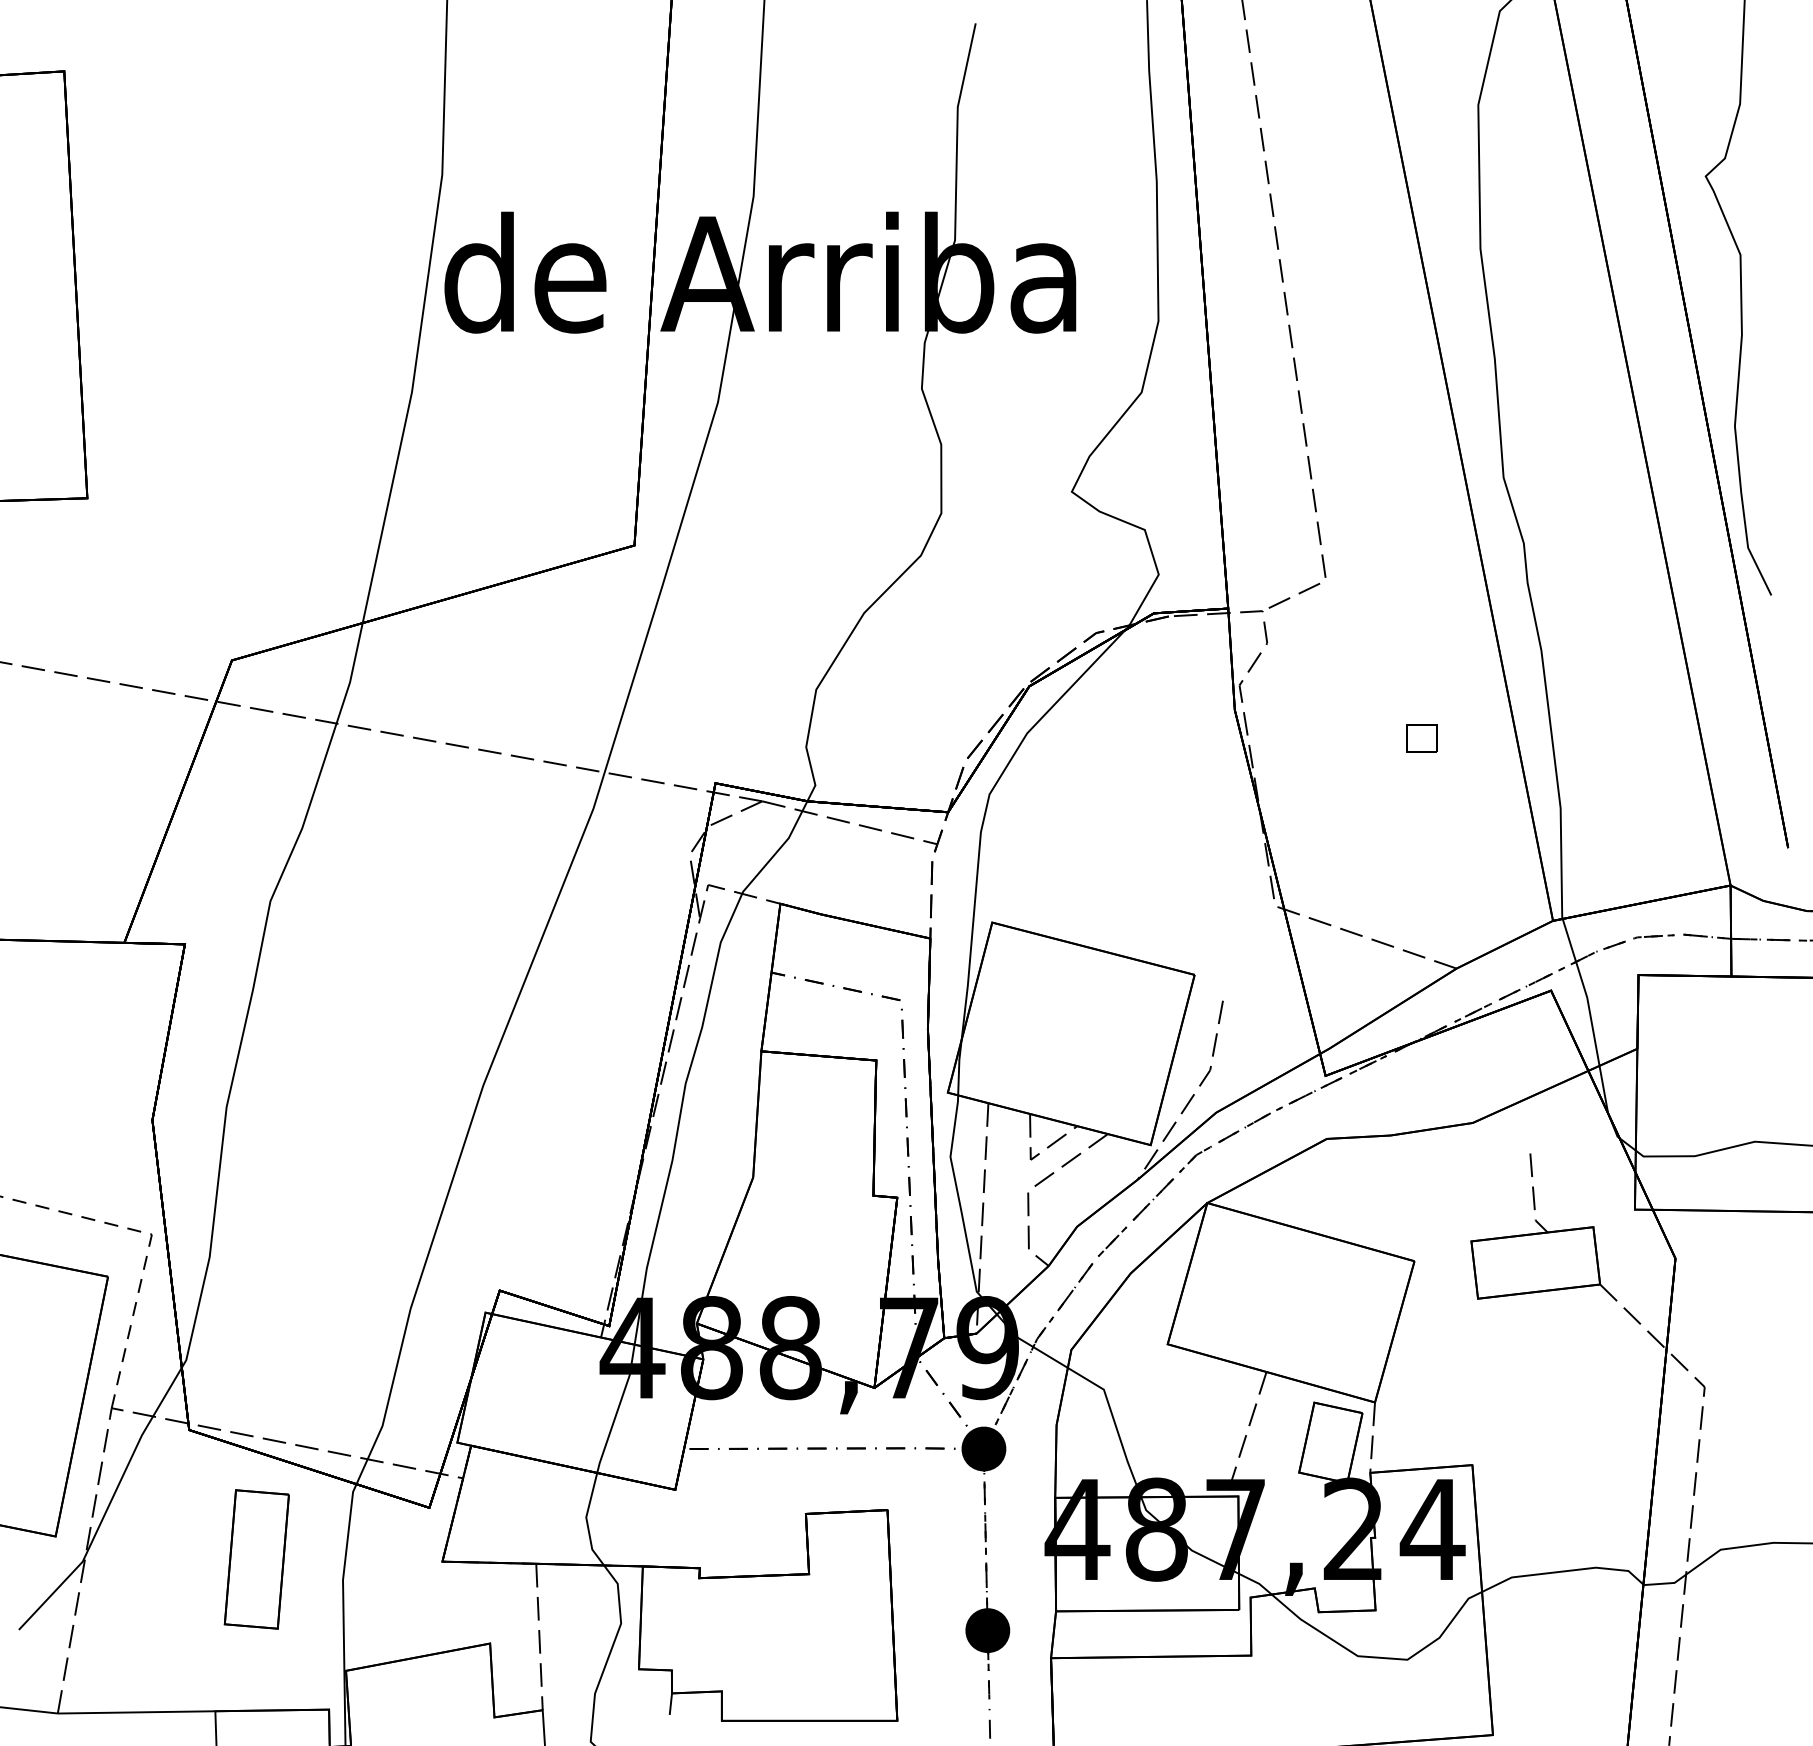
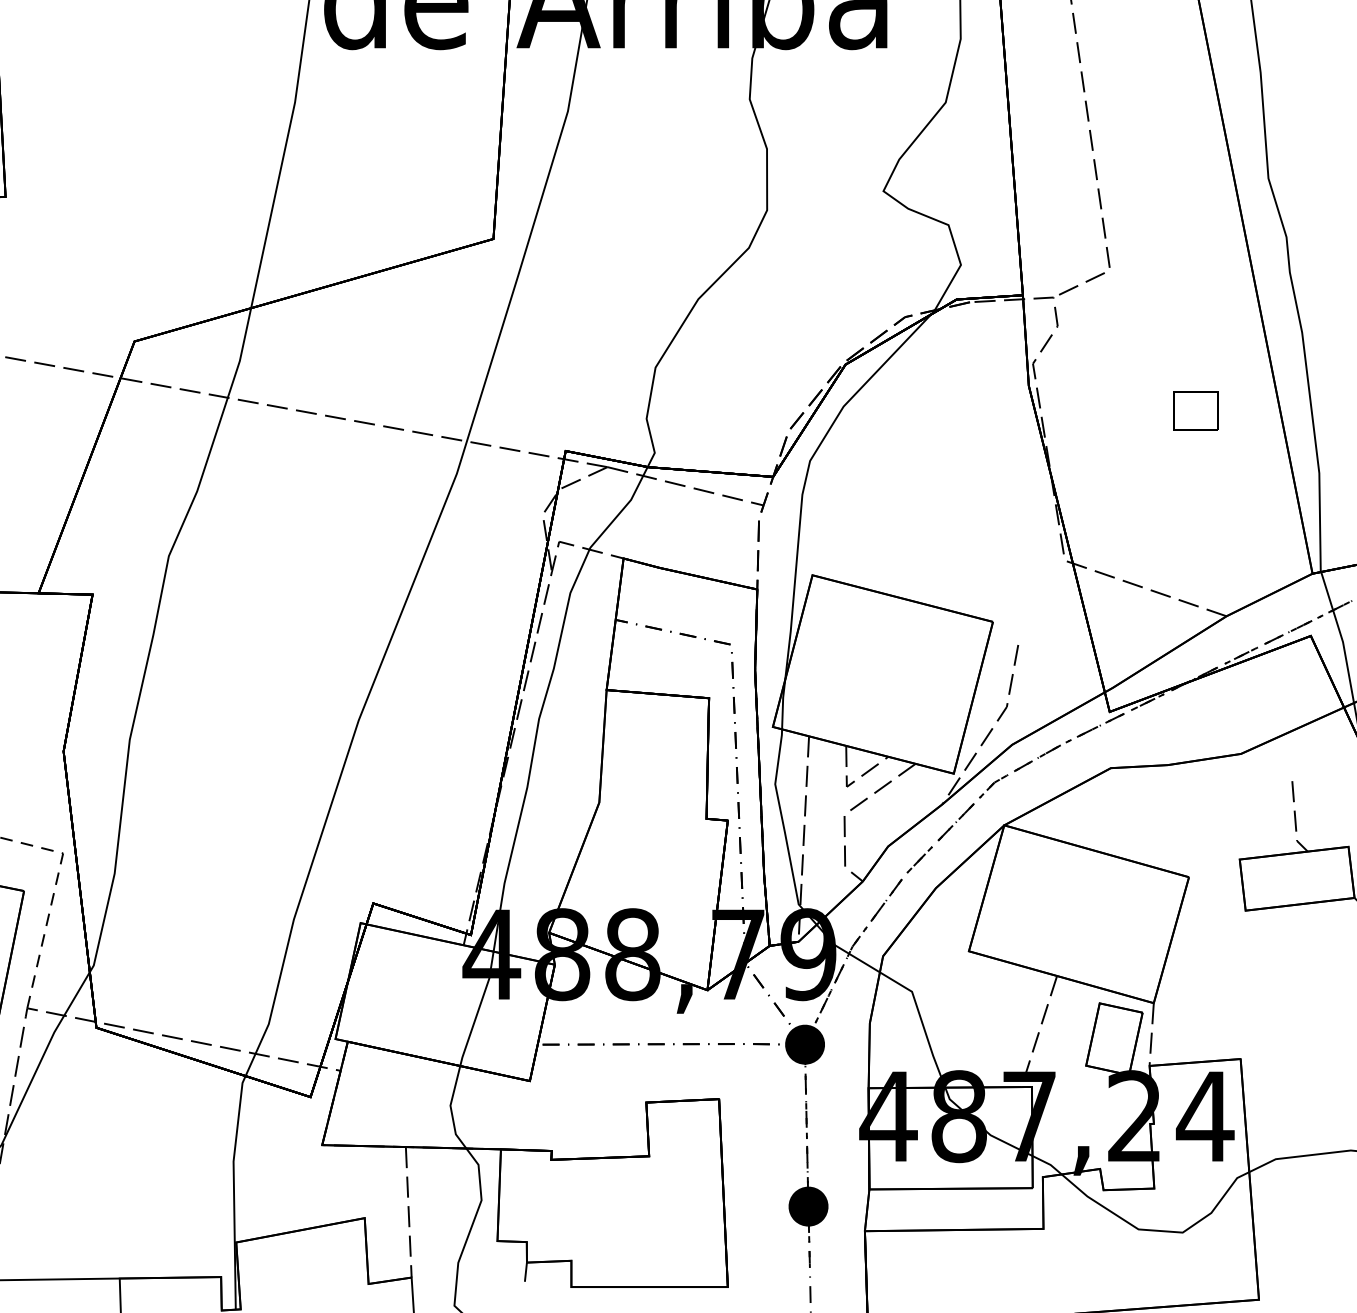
part: (1421, 738) -> (1195, 411), size x1.6
part: (256, 1559) -> (156, 1143), removed

